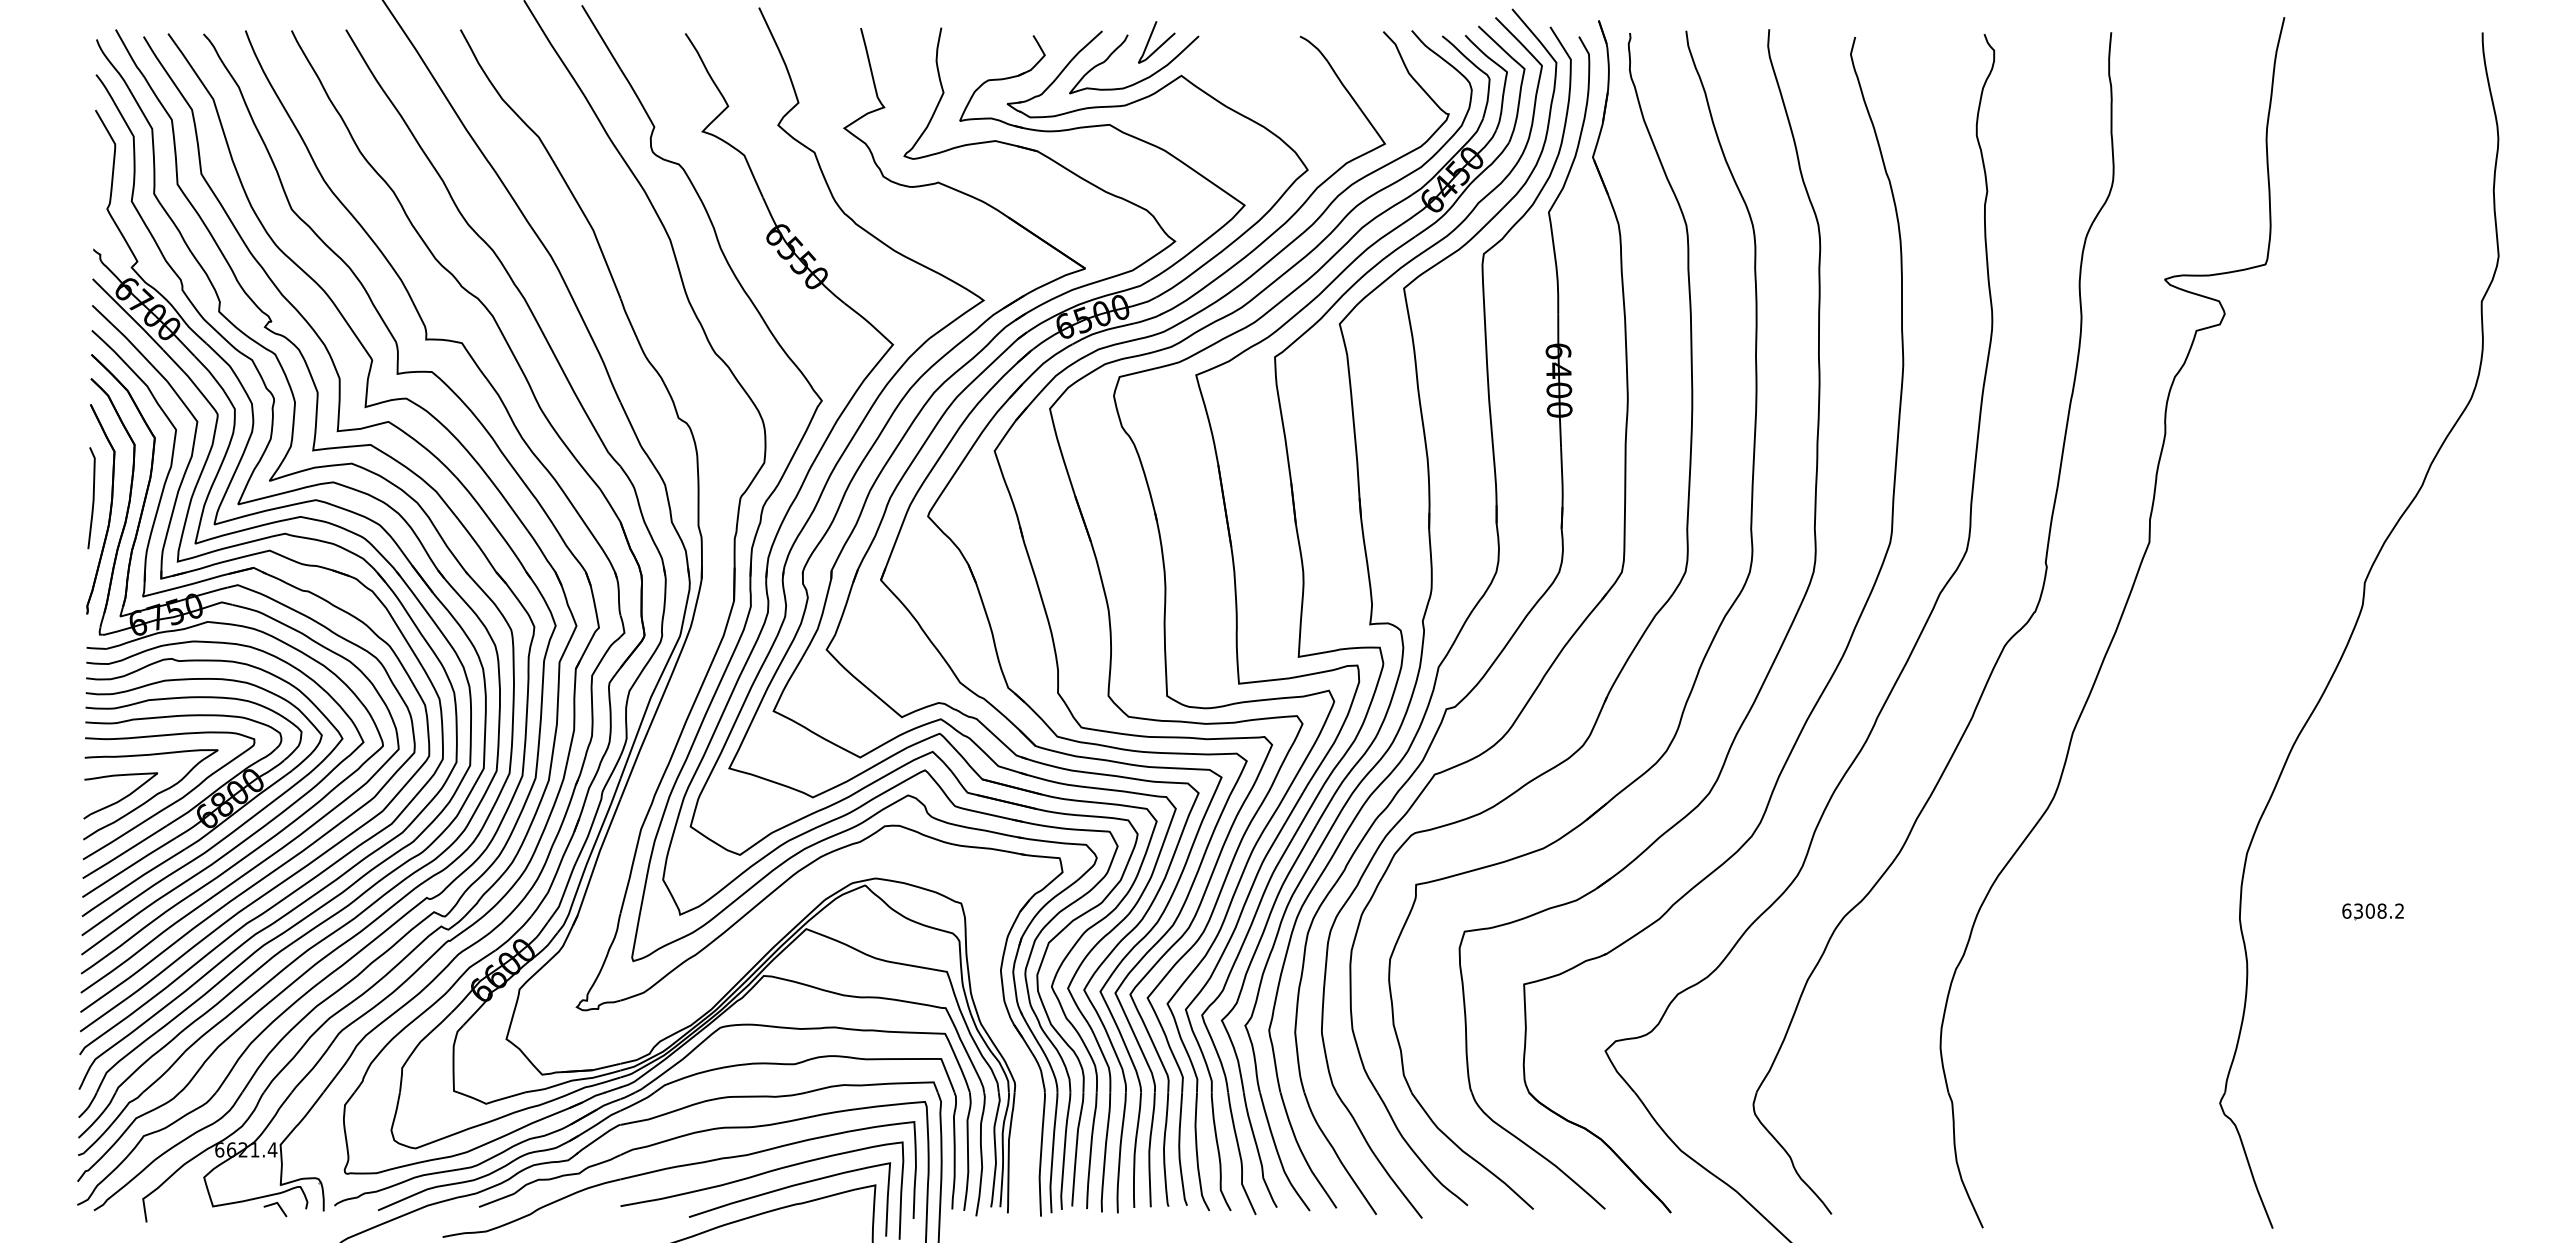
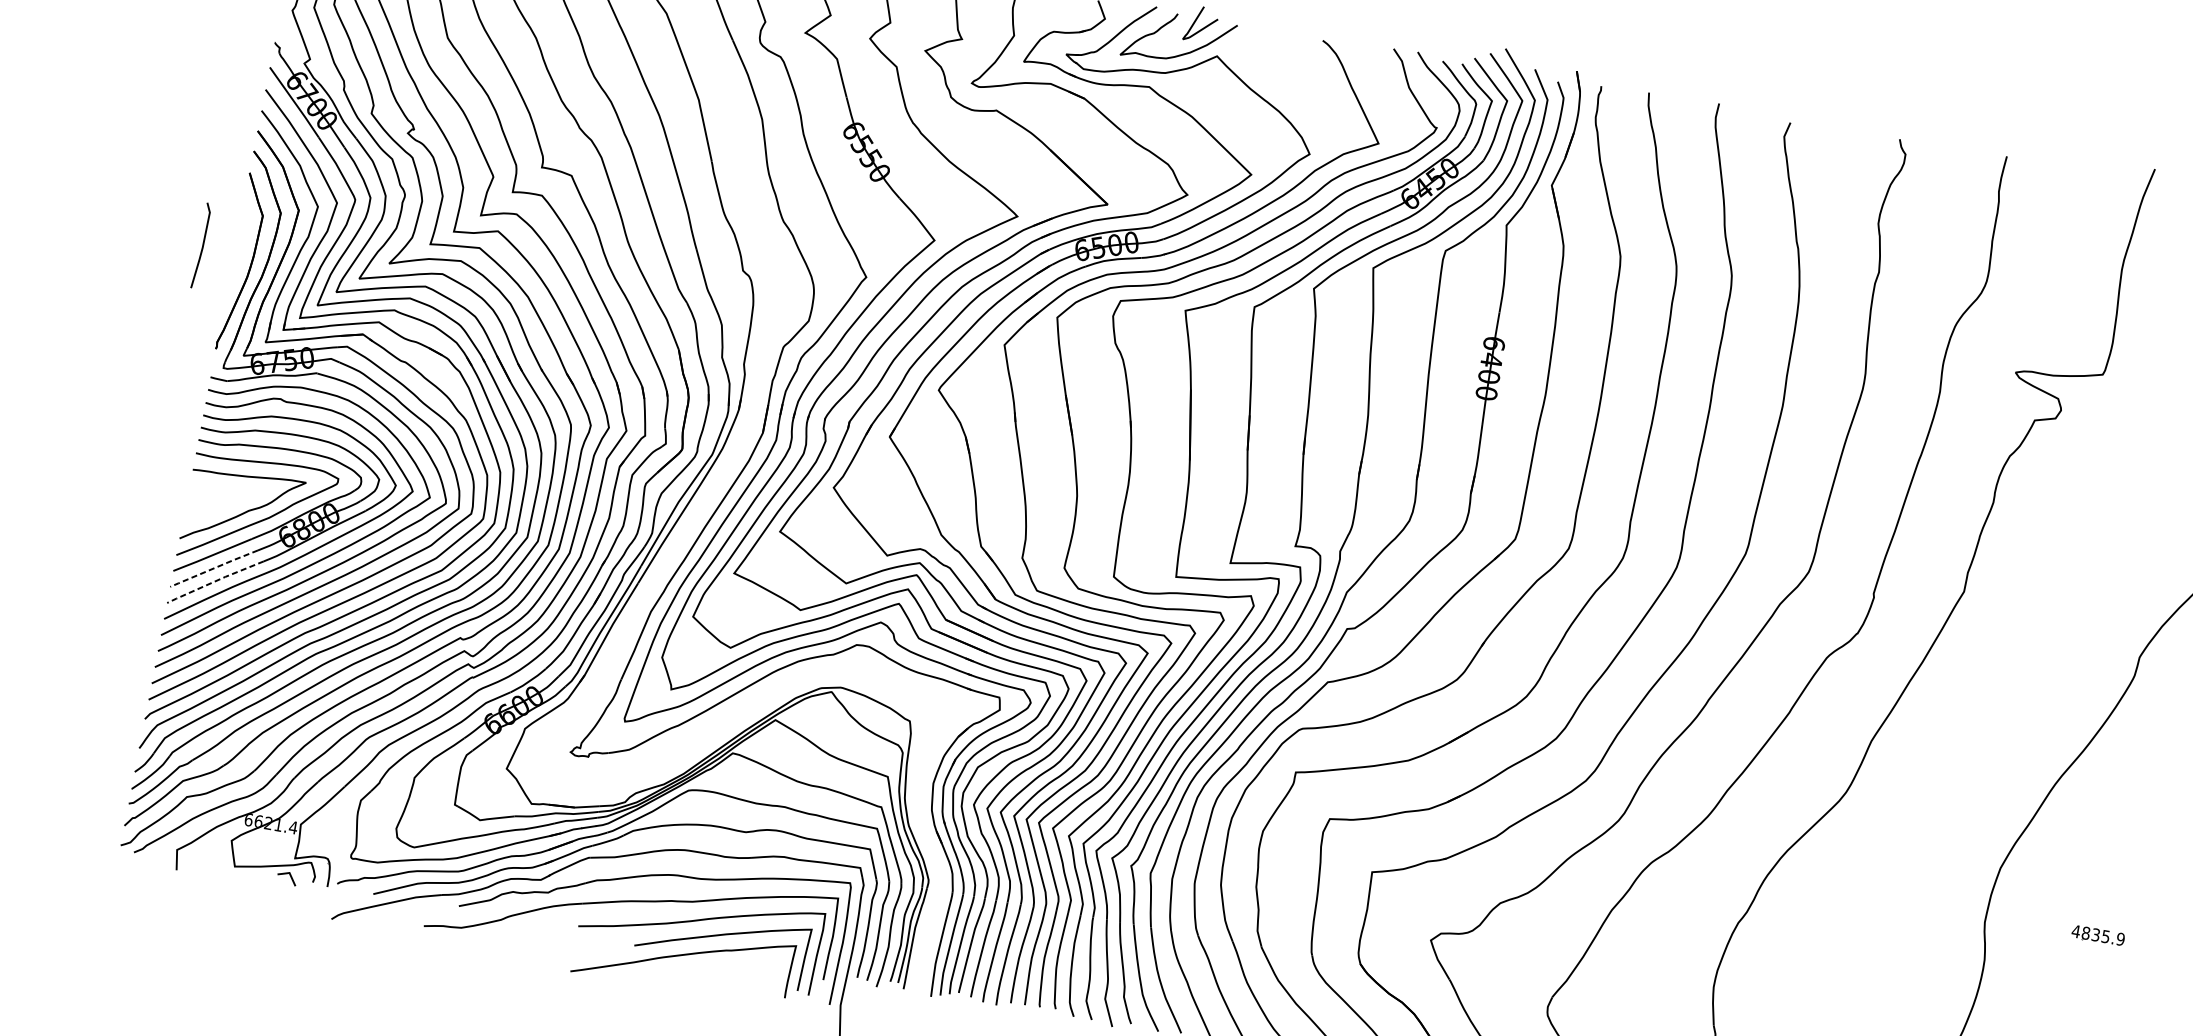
curve: (92, 498) -> (202, 246), moved
curve: (121, 798) -> (217, 509), removed
line: (128, 867) -> (213, 568), solid -> dashed
line: (133, 882) -> (215, 581), solid -> dashed
text: (2372, 910) -> (2097, 934), 6308.2 -> 4835.9

